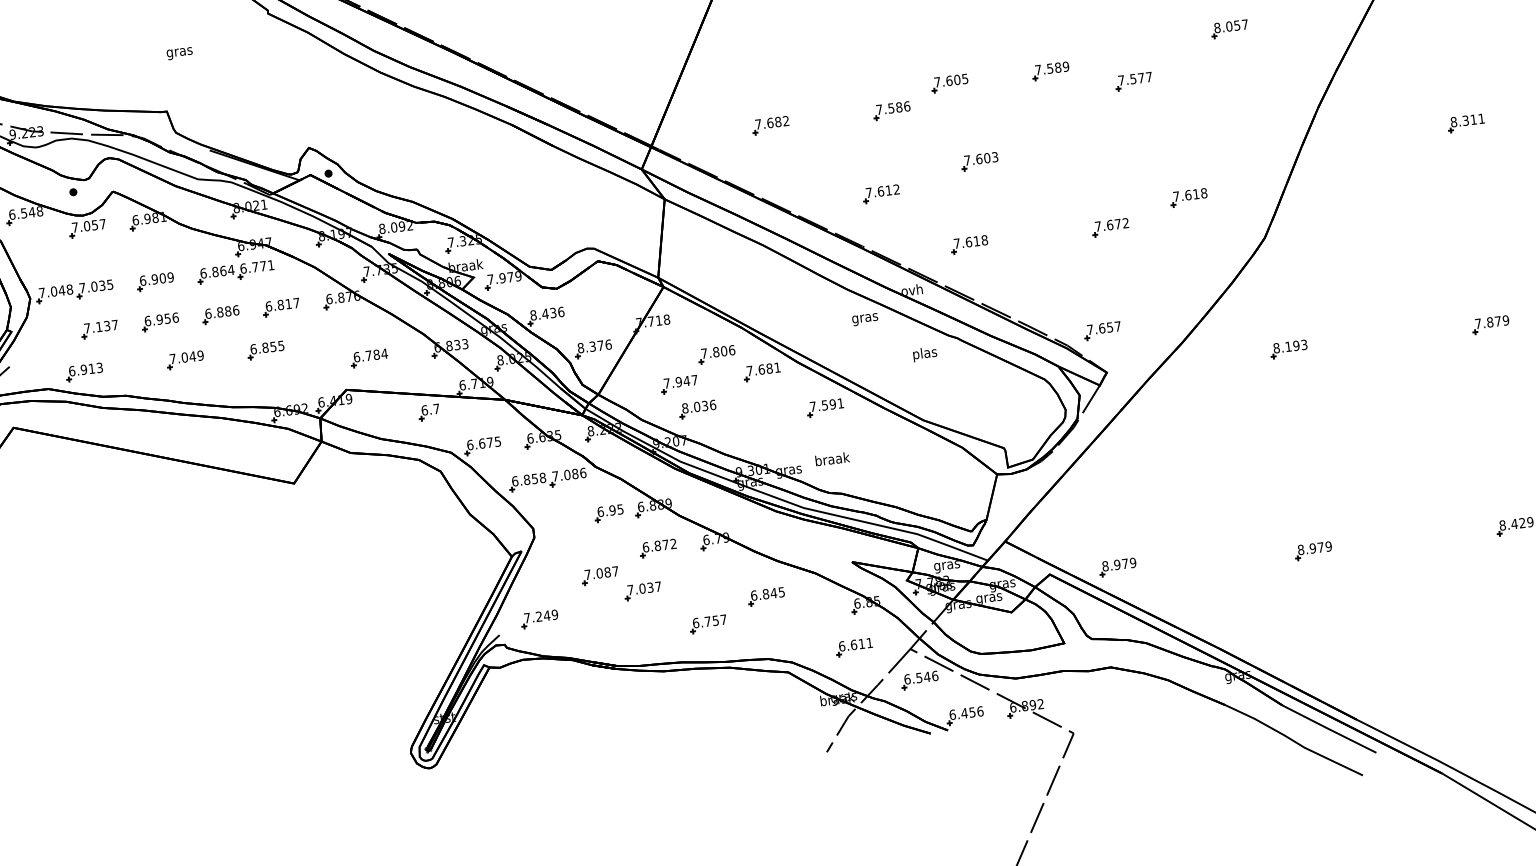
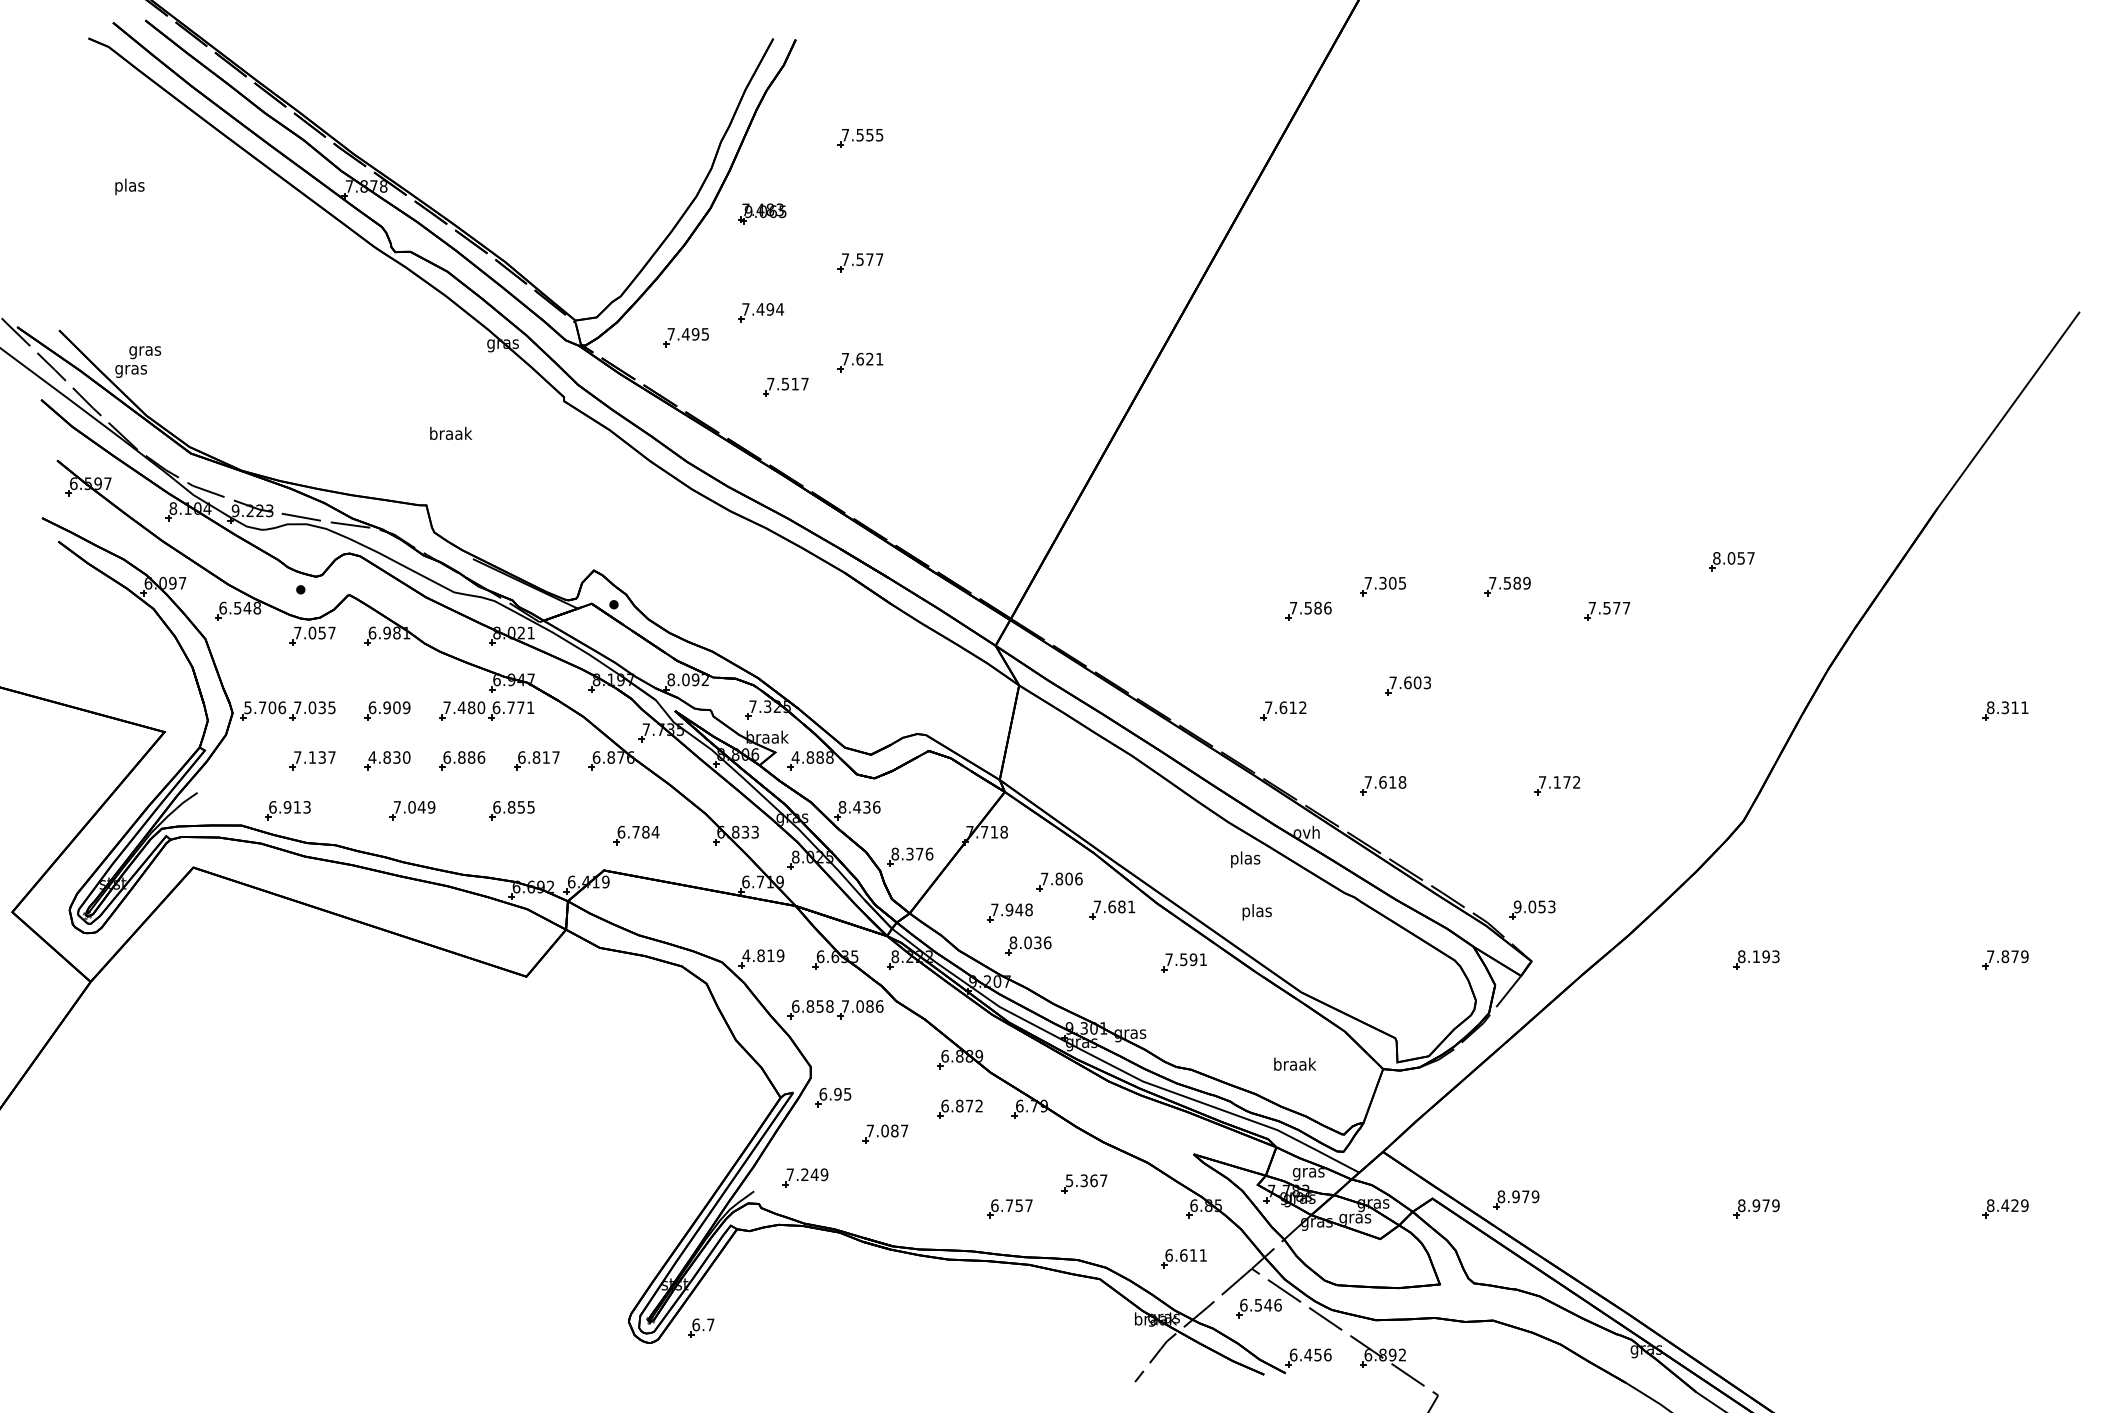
text: (180, 52) -> (451, 435), gras -> braak
text: (948, 80) -> (1382, 582), 7.605 -> 7.305
part: (770, 124) -> (1158, 610), removed
part: (1189, 197) -> (1657, 760), removed
text: (1110, 225) -> (1557, 782), 7.672 -> 7.172
text: (217, 271) -> (464, 707), 6.864 -> 7.480
text: (504, 277) -> (812, 757), 7.979 -> 4.888
text: (56, 291) -> (265, 707), 7.048 -> 5.706
text: (865, 318) -> (1245, 859), gras -> plas
text: (161, 319) -> (389, 757), 6.956 -> 4.830
text: (1103, 327) -> (1534, 906), 7.657 -> 9.053
text: (924, 354) -> (1256, 912), moved
text: (694, 379) -> (1028, 909), 7.947 -> 7.948
part: (429, 411) -> (701, 1327), moved
text: (484, 443) -> (763, 955), 6.675 -> 4.819
text: (832, 458) -> (1295, 1063), moved
part: (609, 513) -> (833, 1097), moved
part: (642, 590) -> (934, 1158), removed
text: (767, 593) -> (1086, 1180), 6.845 -> 5.367

